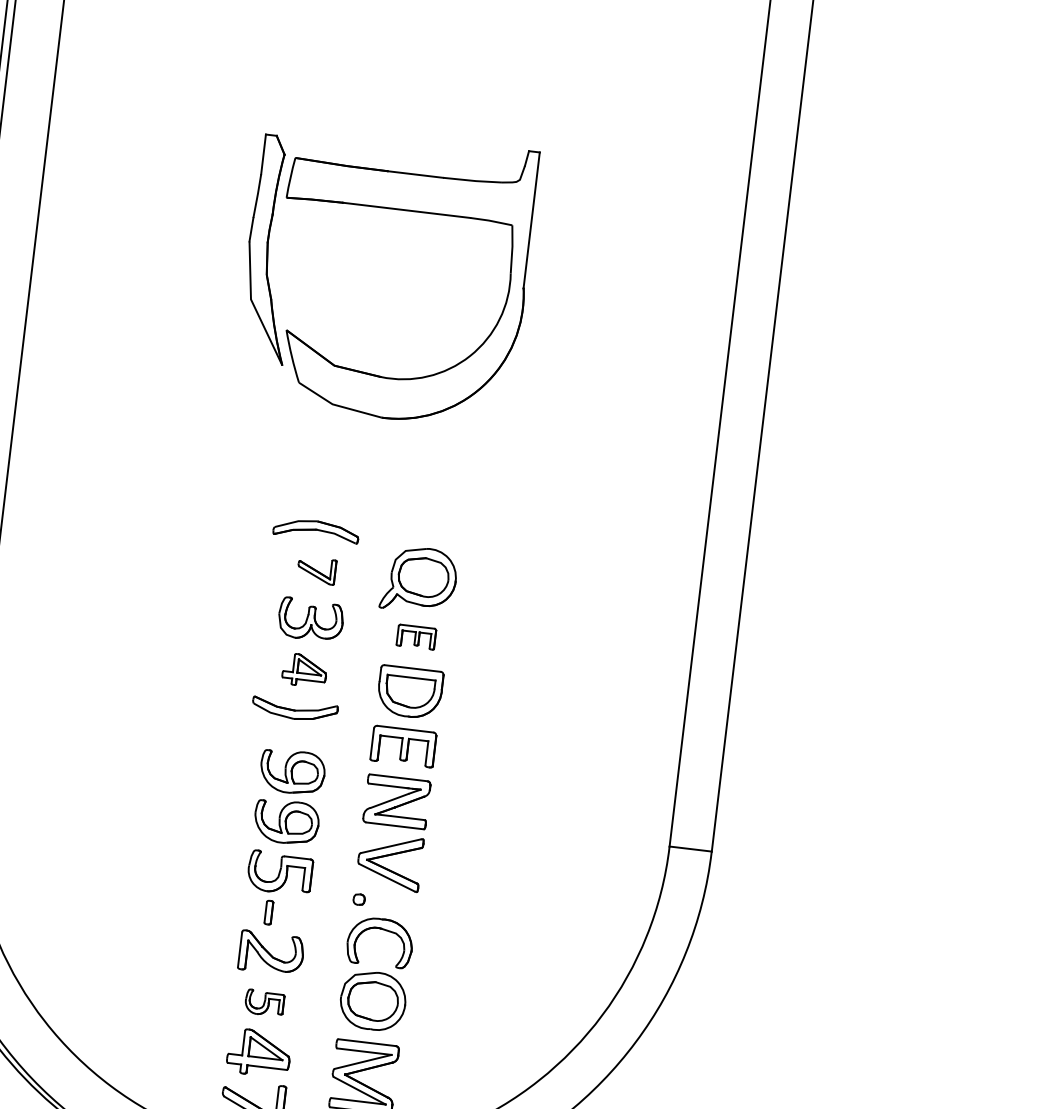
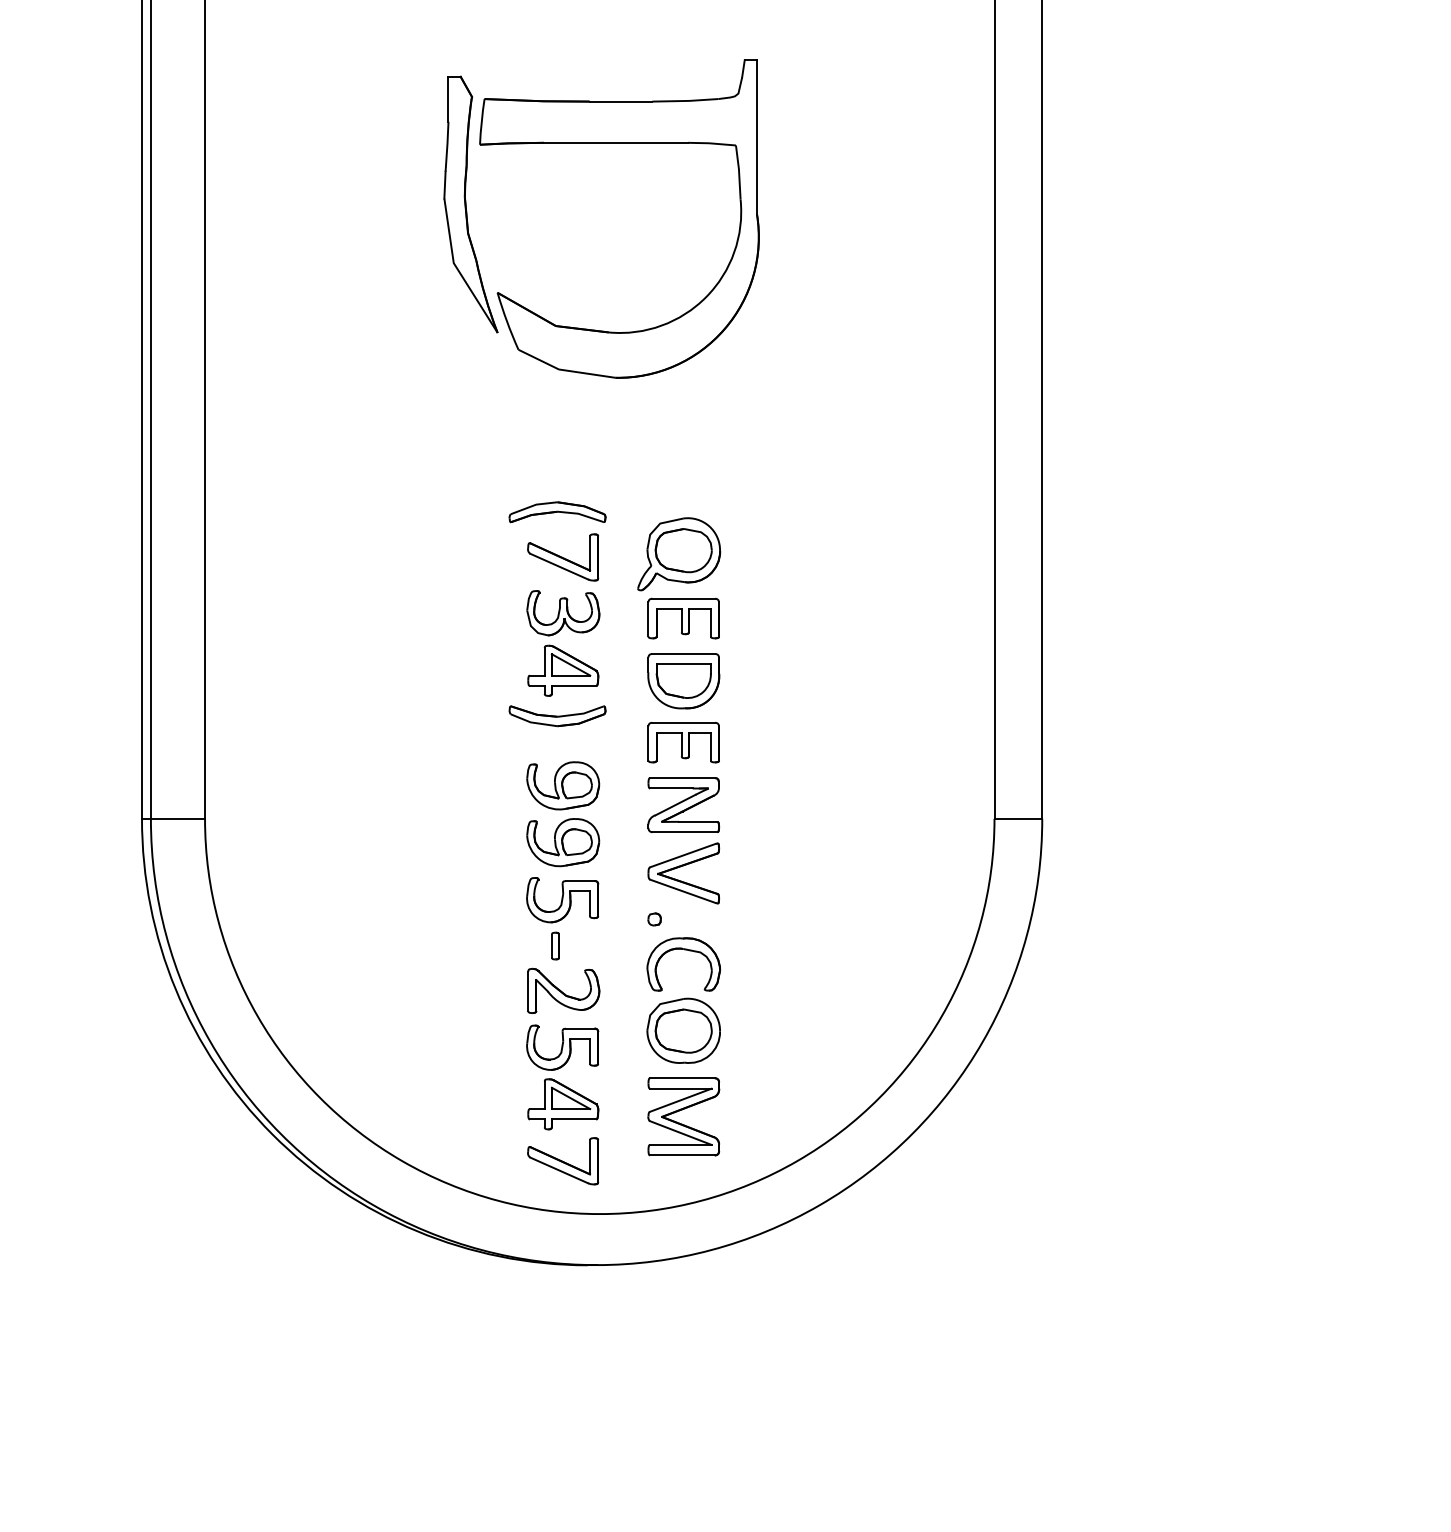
part: (316, 570) -> (563, 557), size x1.67
part: (416, 637) -> (683, 618), size x1.67
part: (304, 670) -> (563, 670), size x1.43
part: (264, 1002) -> (562, 1047), size x1.67

